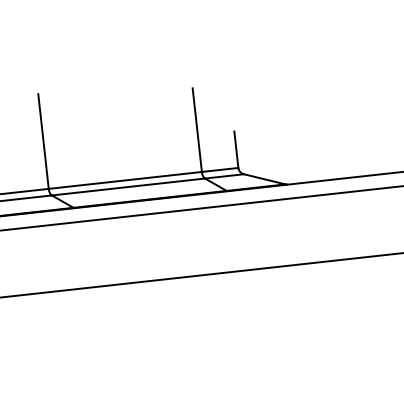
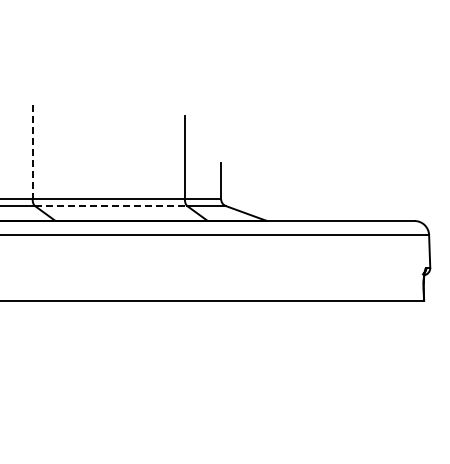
line: (43, 141) -> (32, 152), solid -> dashed
line: (128, 187) -> (111, 206), solid -> dashed

